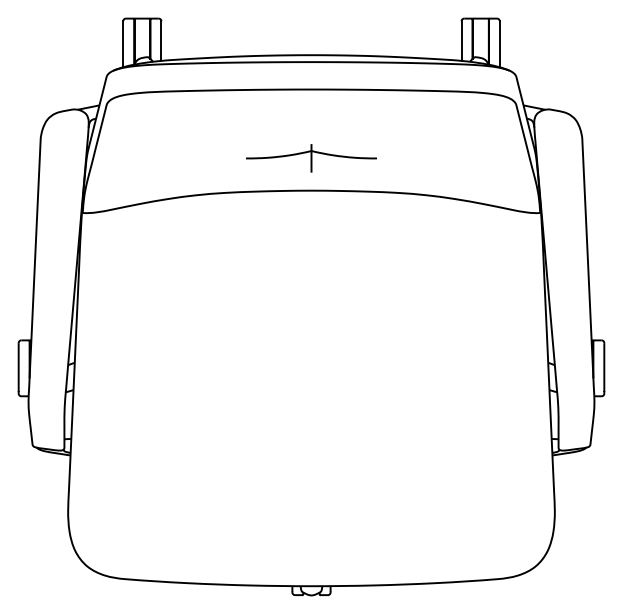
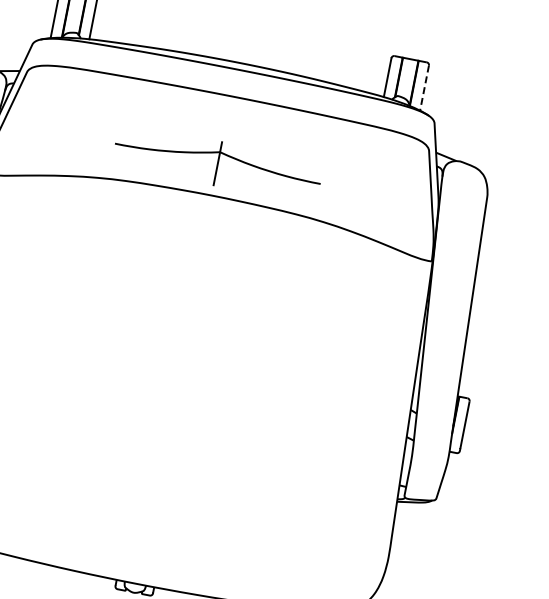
line: (499, 44) -> (424, 88), solid -> dashed
part: (311, 158) -> (217, 163), size x1.6

